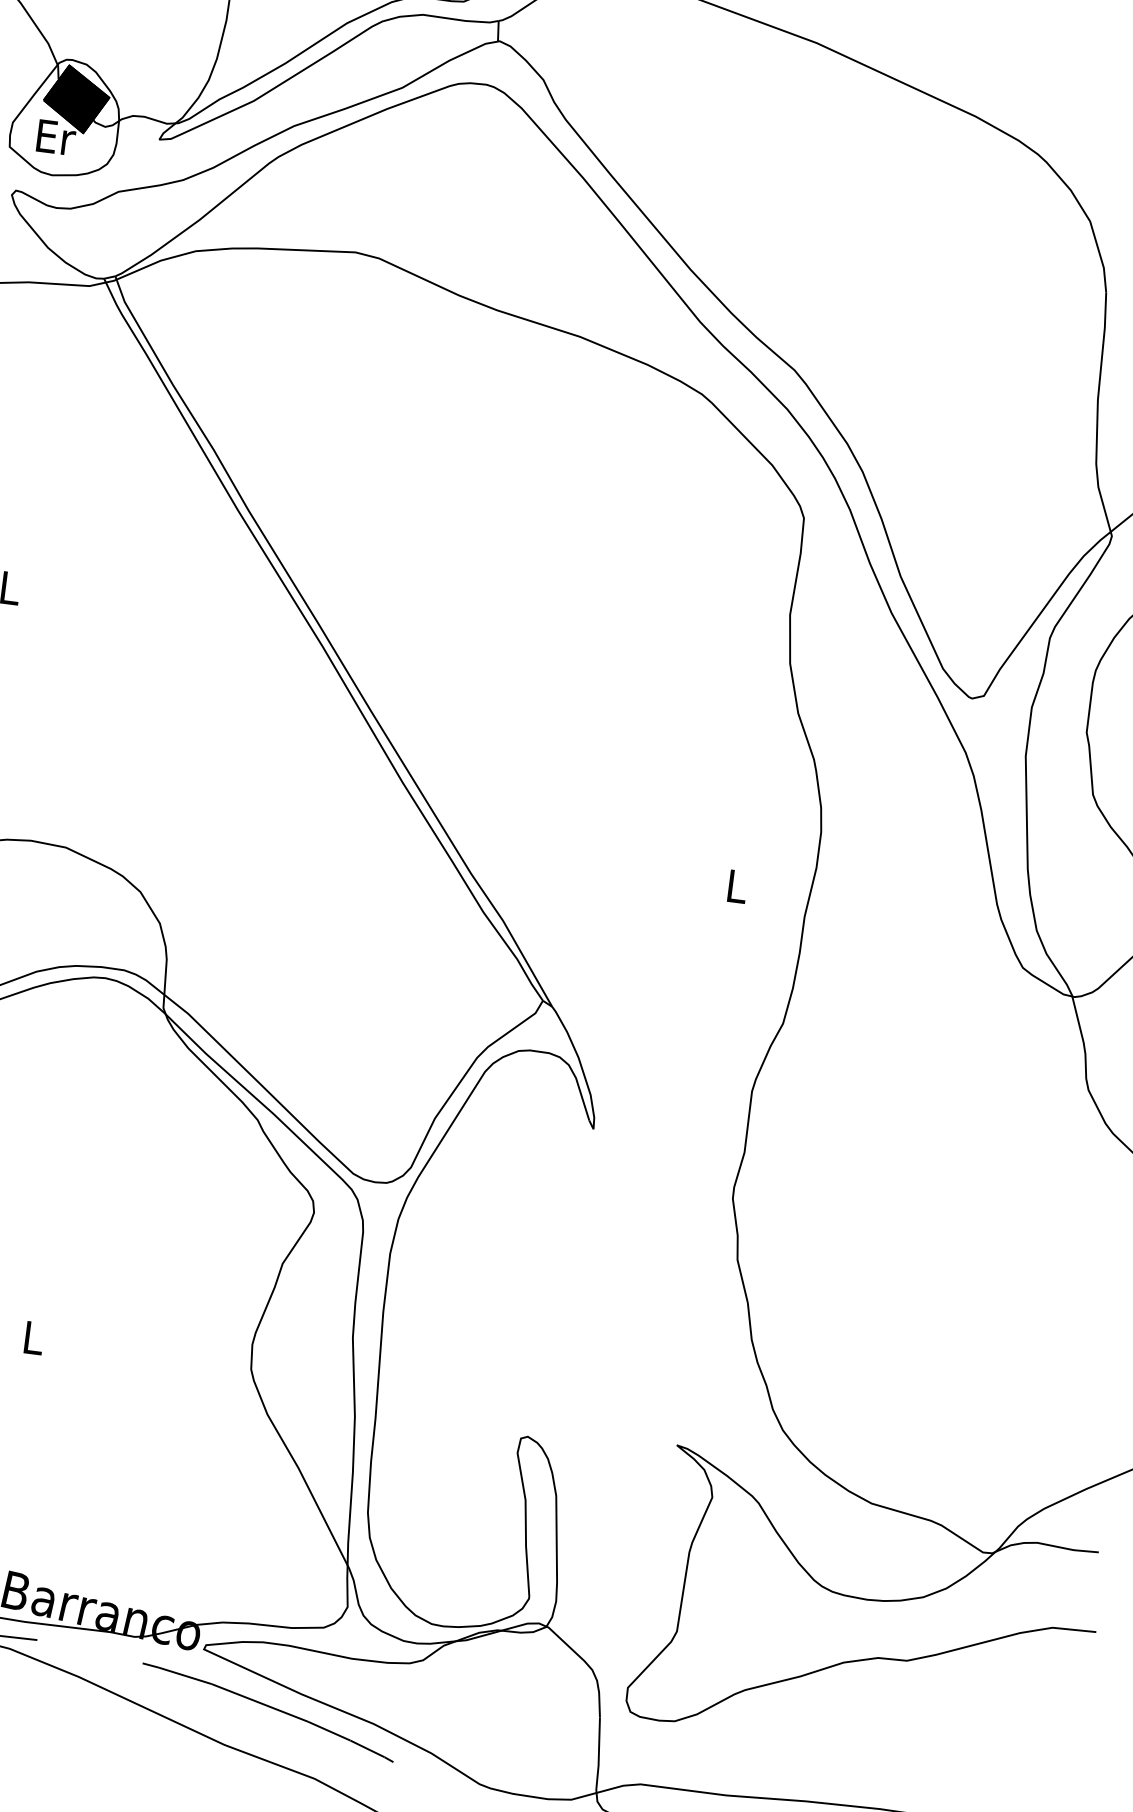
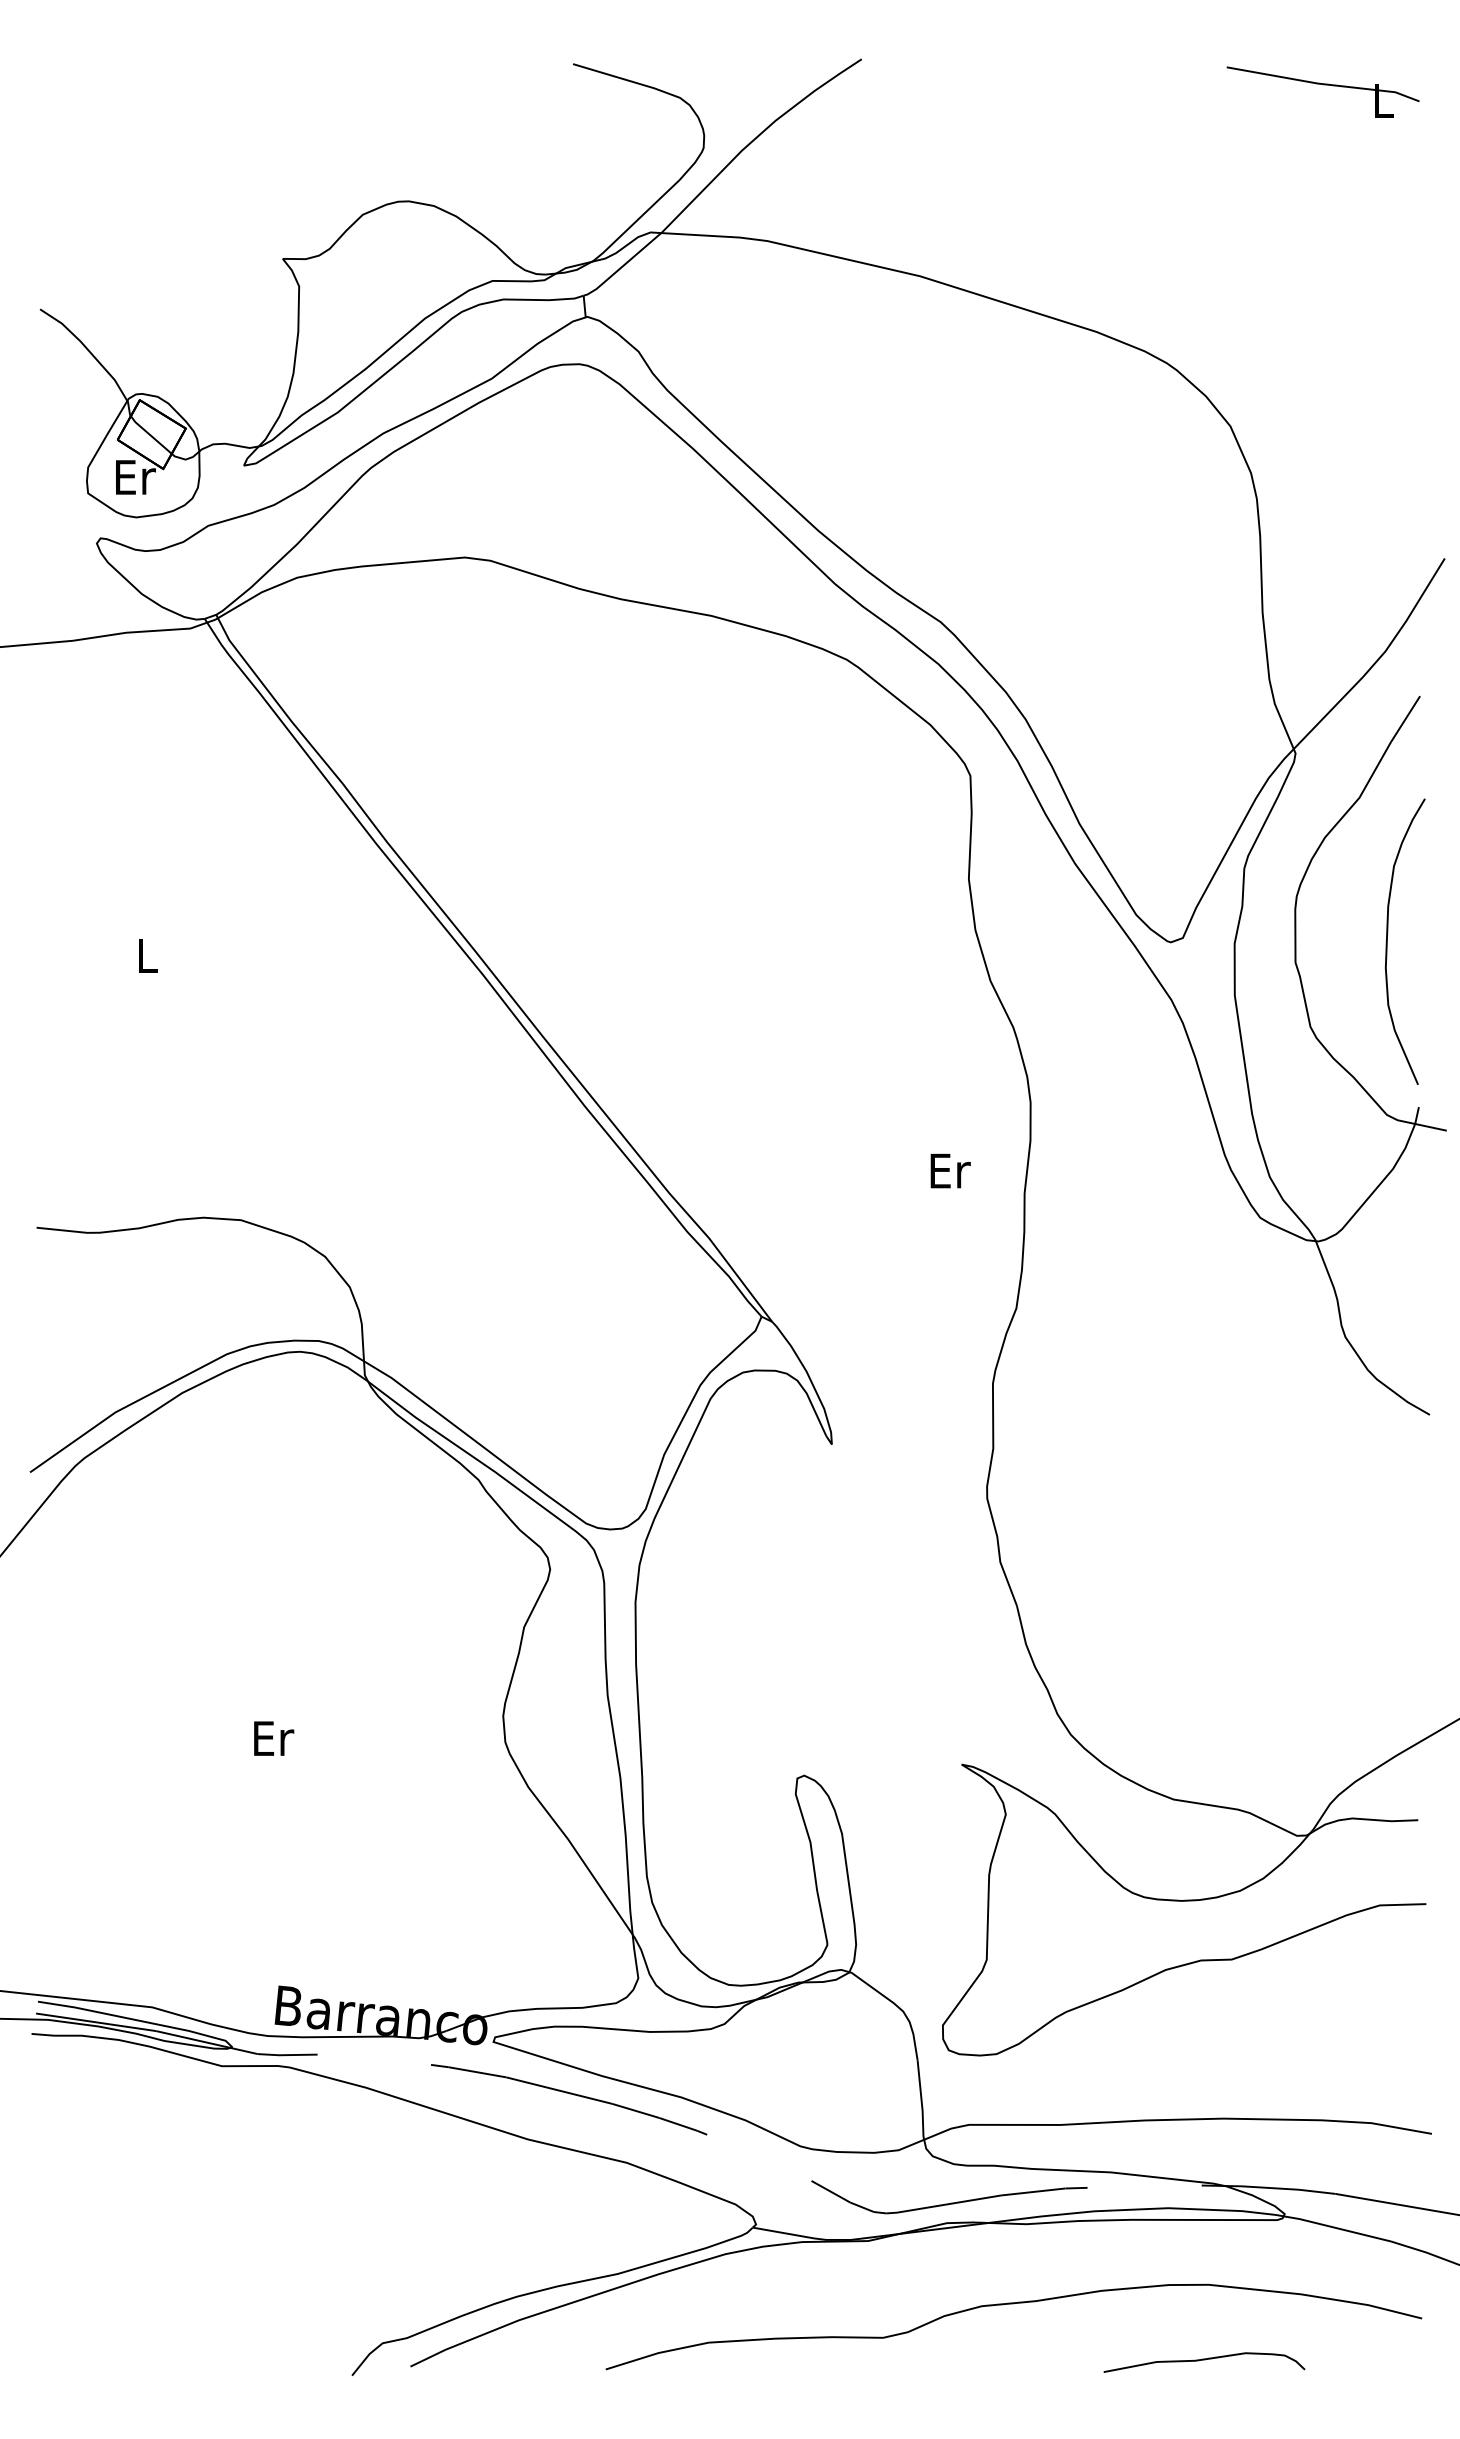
fill: (76, 99) -> (151, 434), removed
text: (737, 886) -> (950, 1170), L -> Er
text: (34, 1338) -> (274, 1738), L -> Er

